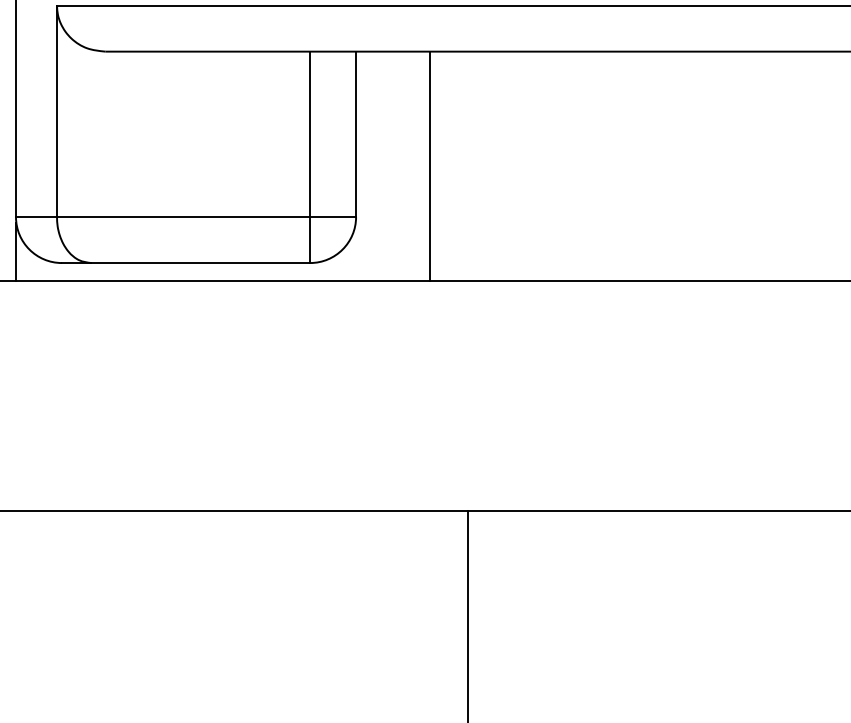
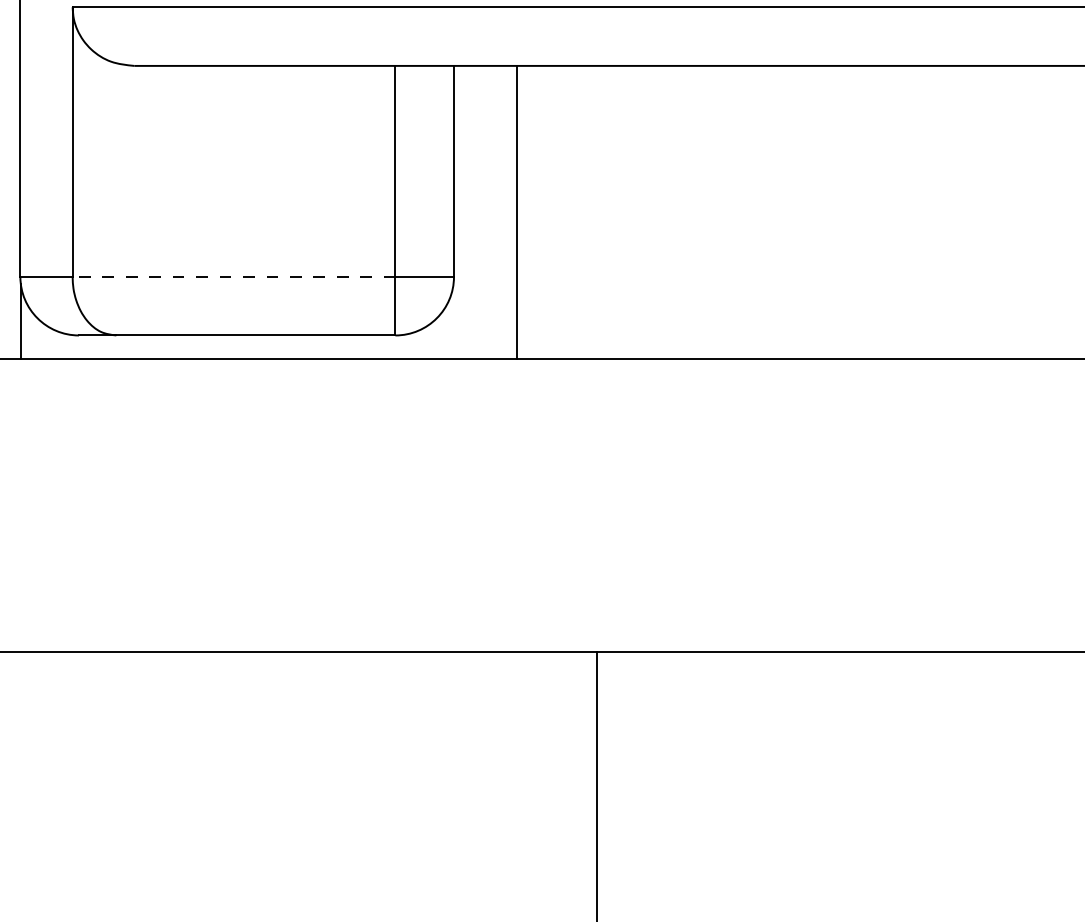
line: (429, 165) -> (516, 211), moved
line: (183, 216) -> (233, 276), solid -> dashed

